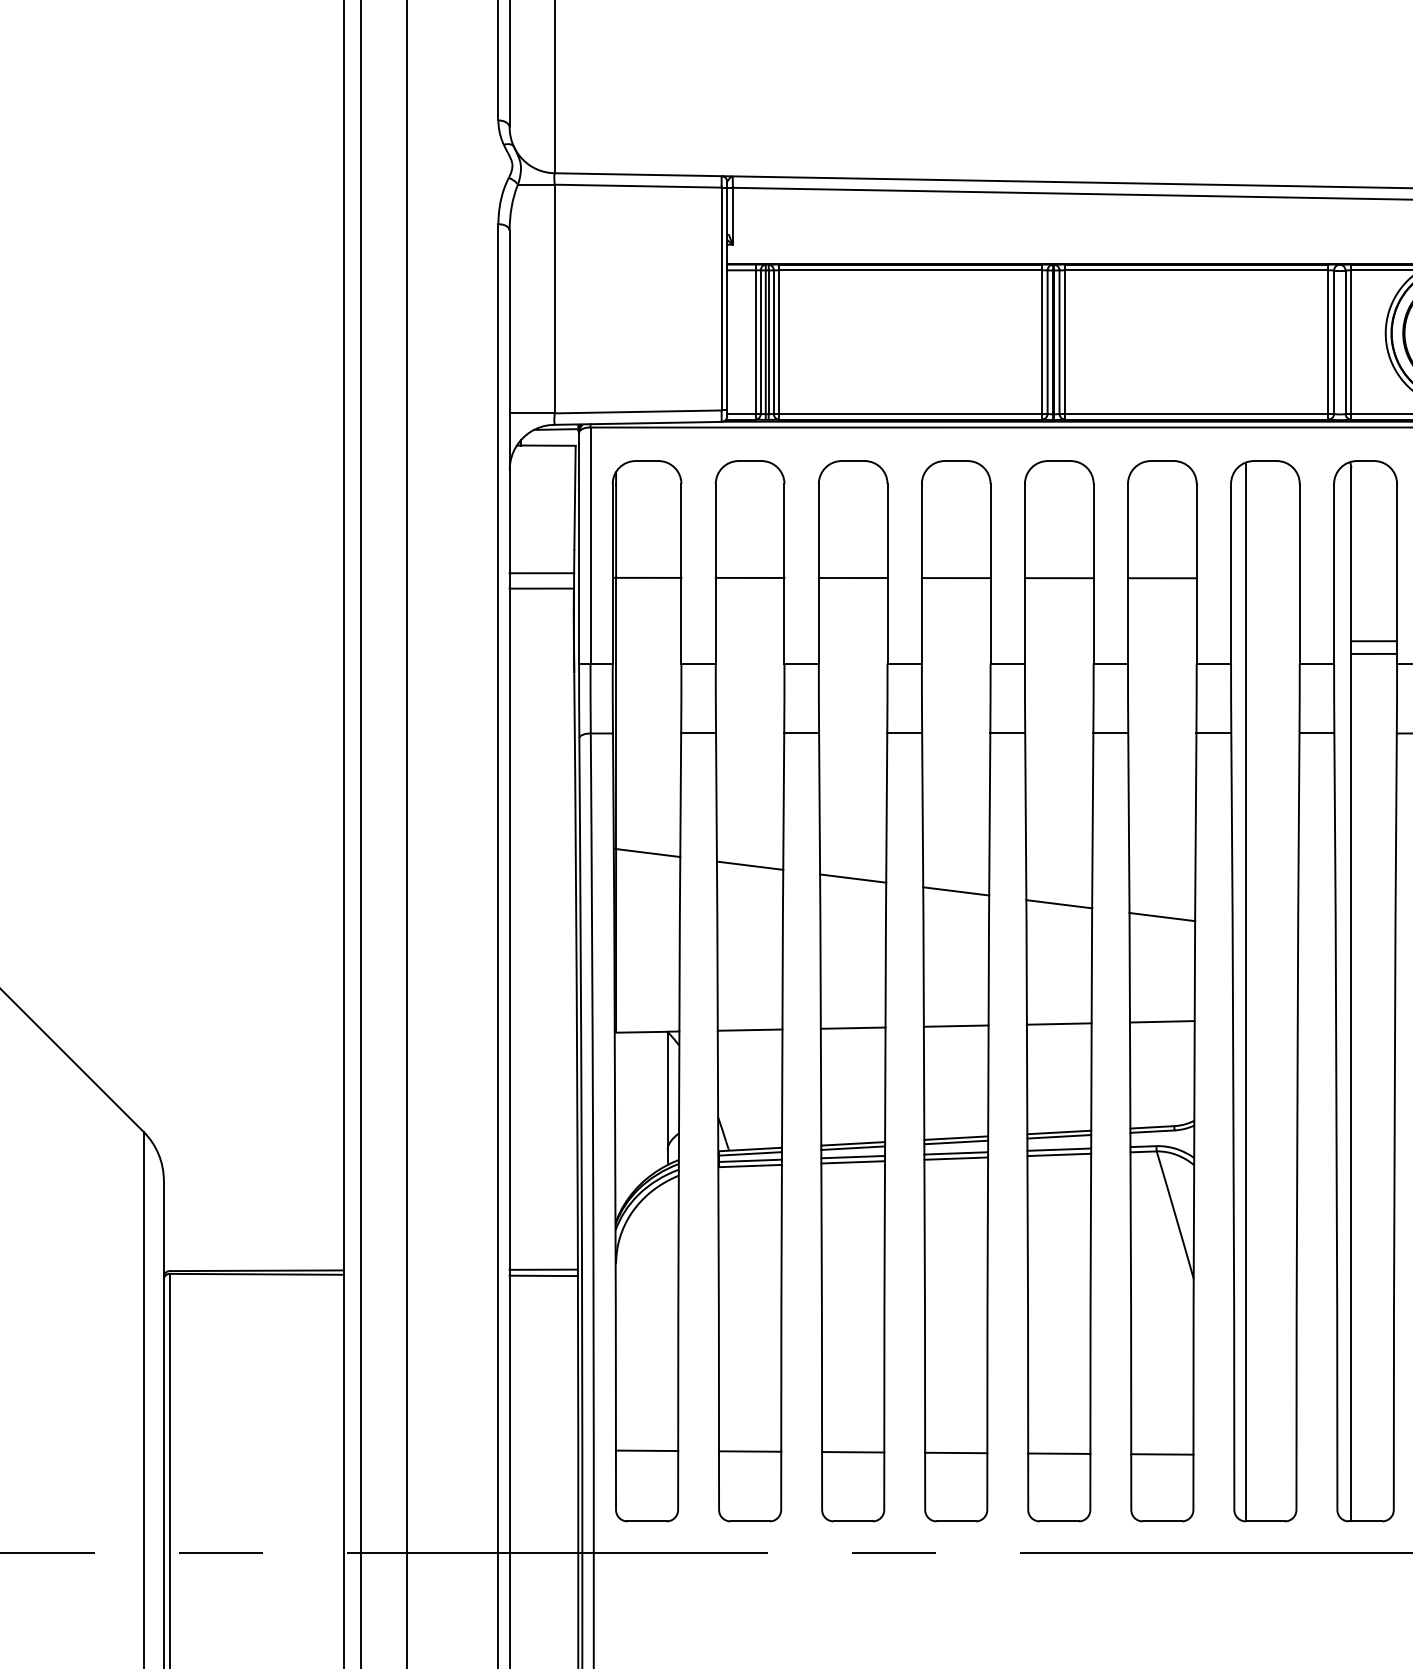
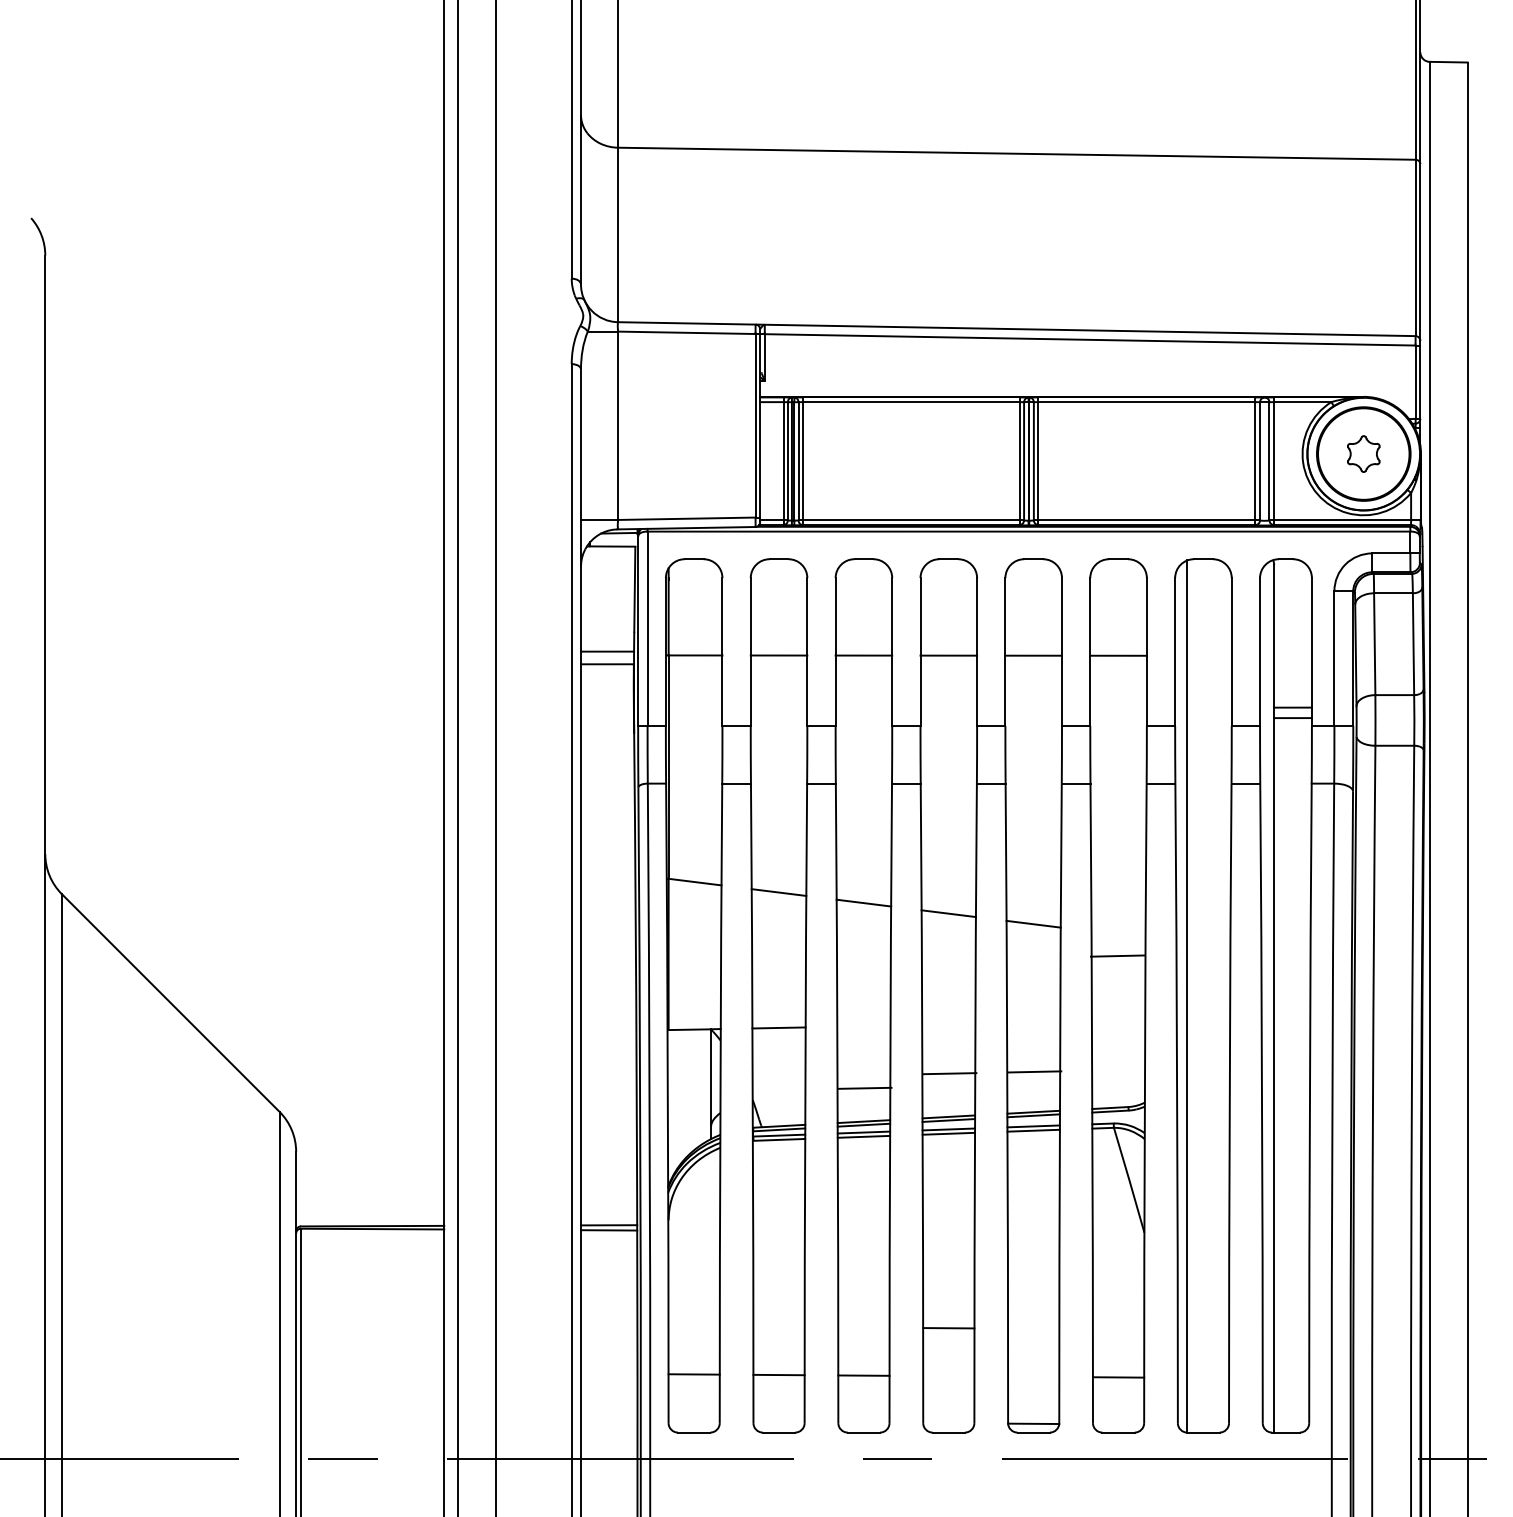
line: (1162, 916) -> (1118, 934), removed
line: (1162, 1021) -> (1117, 955), moved
line: (1059, 1023) -> (1034, 1071), moved
line: (955, 1025) -> (949, 1073), moved
line: (852, 1027) -> (864, 1087), moved
line: (955, 1453) -> (948, 1328), moved
line: (1059, 1453) -> (1033, 1423), moved

